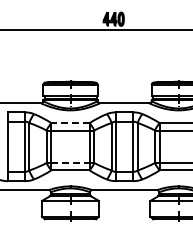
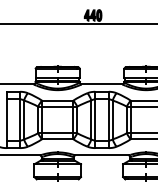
line: (70, 123) -> (57, 100), dashed -> solid
line: (70, 162) -> (57, 132), dashed -> solid

